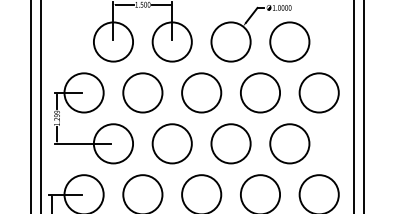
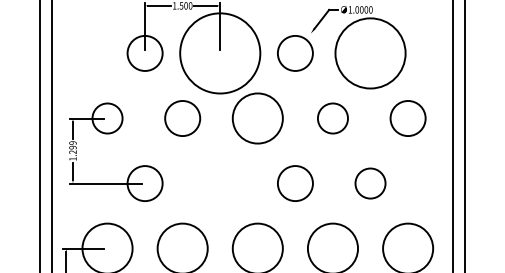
circle: (113, 42) -> (145, 53), size x0.7
circle: (172, 42) -> (220, 53), size x1.6
circle: (231, 42) -> (295, 53), size x0.7
circle: (289, 42) -> (370, 53), size x1.4
circle: (84, 92) -> (107, 118), size x0.6
circle: (142, 92) -> (182, 118), size x0.7
circle: (260, 92) -> (332, 118), size x0.6
circle: (319, 92) -> (408, 118), size x0.7
circle: (113, 143) -> (145, 183), size x0.7
circle: (172, 143) -> (220, 183), removed
circle: (231, 143) -> (295, 183), size x0.7
circle: (289, 143) -> (370, 183), size x0.6

